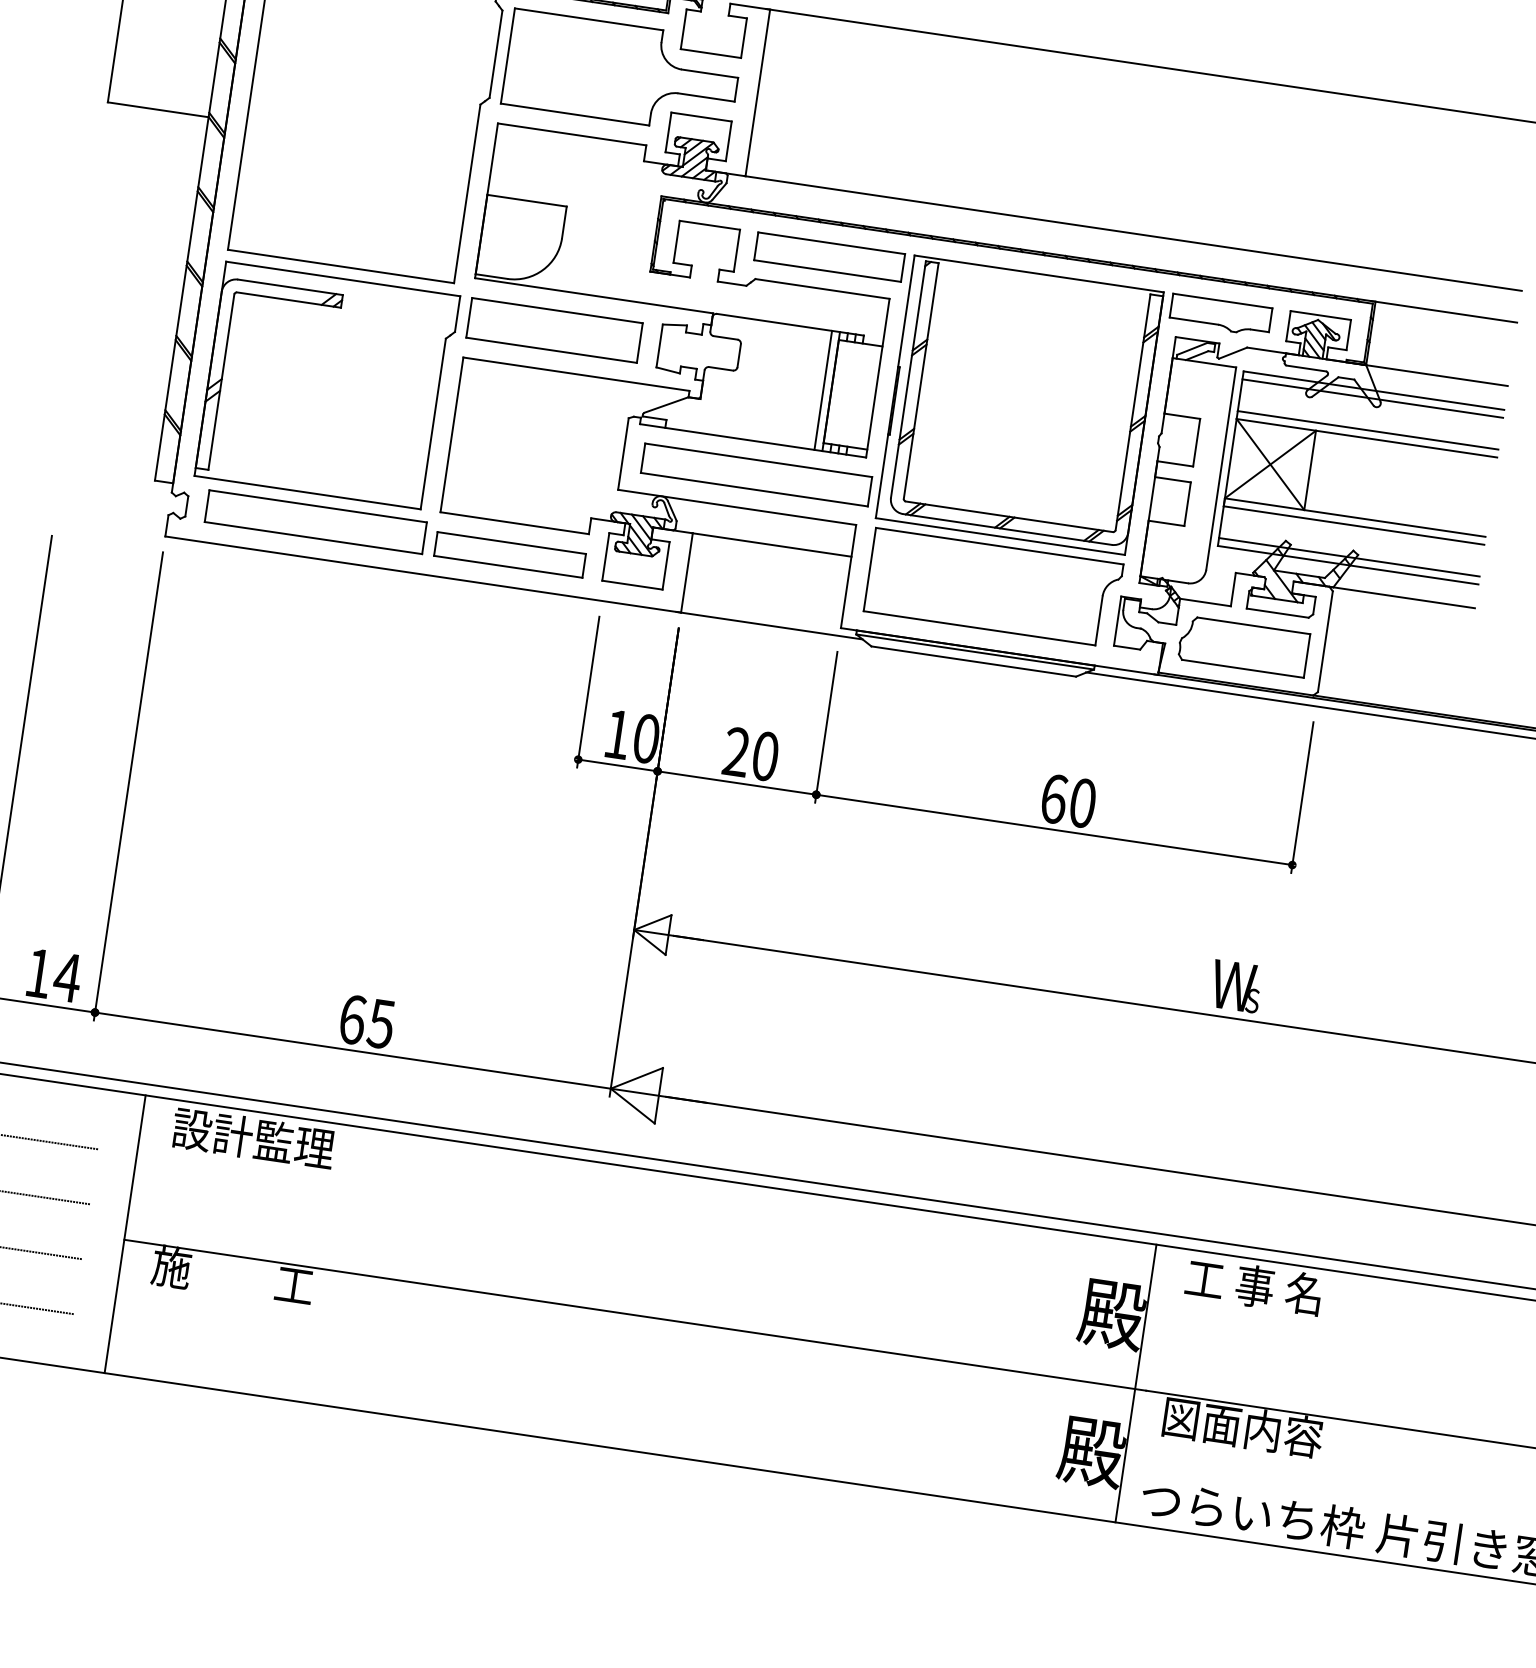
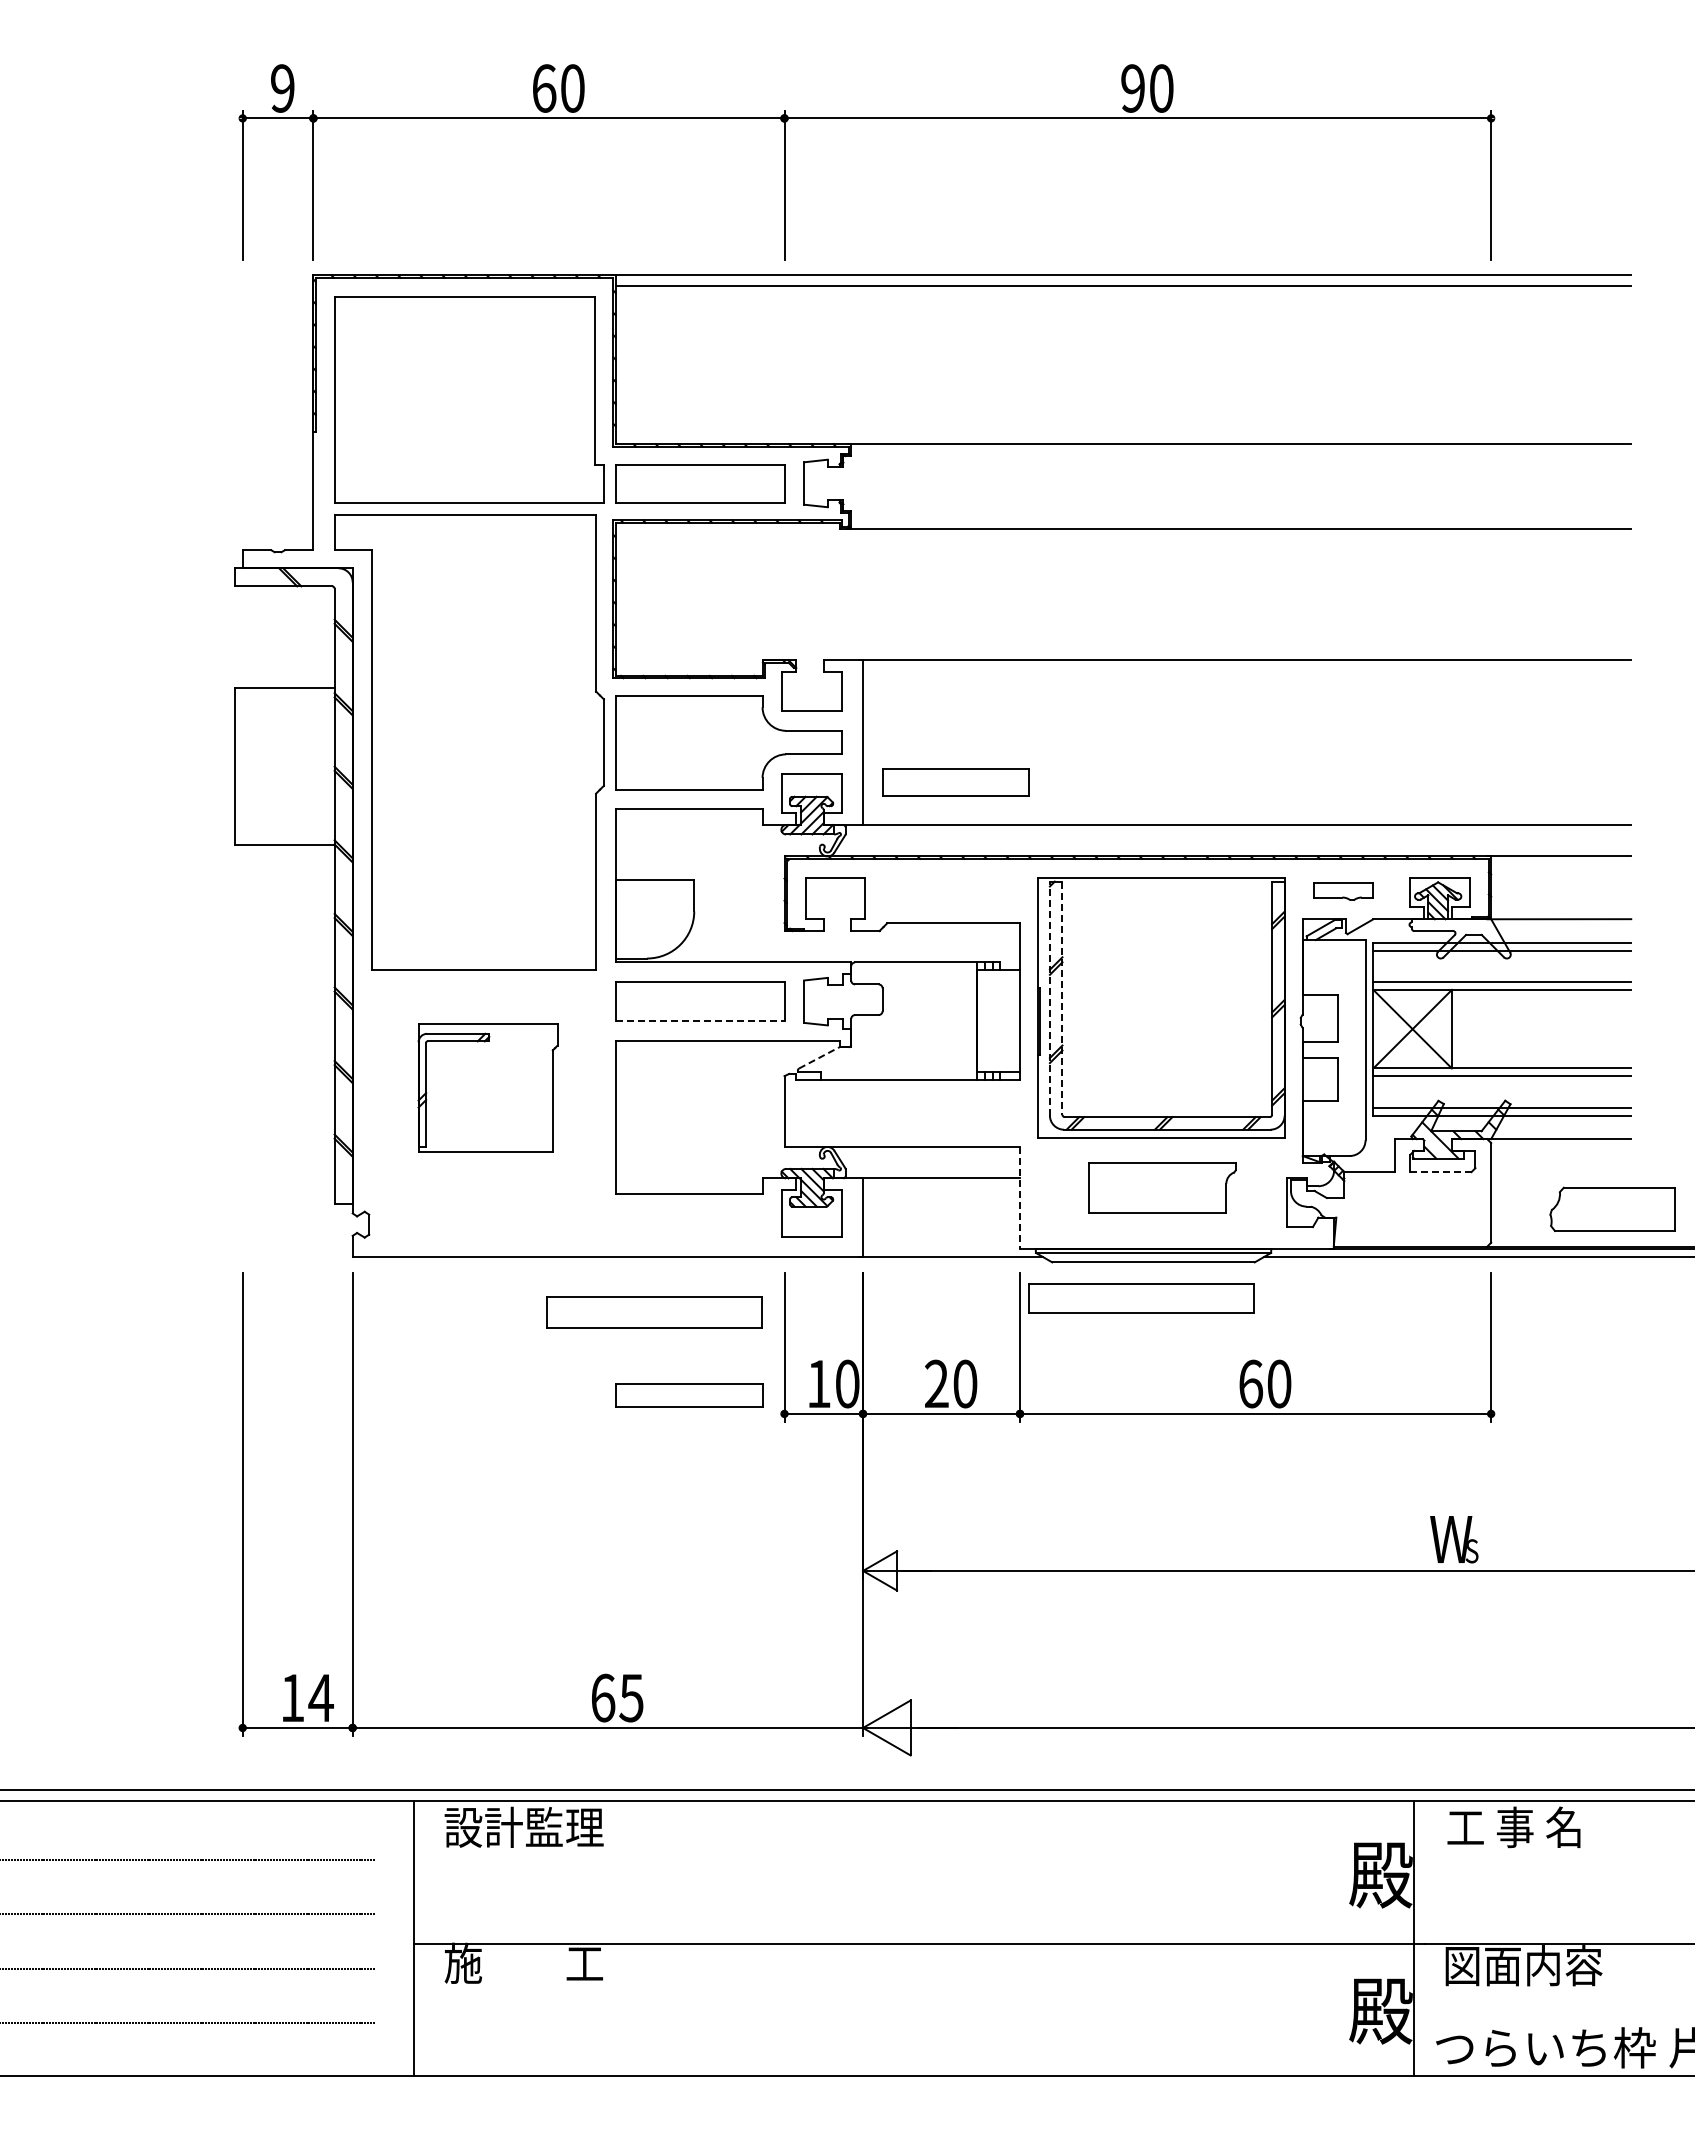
part: (829, 257) -> (955, 782), moved
part: (1220, 314) -> (1342, 891), size x0.6
line: (551, 350) -> (700, 1021), solid -> dashed
line: (908, 379) -> (1049, 998), solid -> dashed
line: (921, 381) -> (1062, 998), solid -> dashed
part: (326, 385) -> (487, 1087), size x0.6
line: (822, 390) -> (968, 1021), removed
line: (666, 405) -> (819, 1058), solid -> dashed
part: (756, 474) -> (1141, 1298), moved
part: (315, 522) -> (654, 1312), moved
part: (510, 555) -> (689, 1395), moved
line: (848, 577) -> (1020, 1198), solid -> dashed
part: (994, 587) -> (1162, 1187), size x0.6
line: (1277, 613) -> (1440, 1172), solid -> dashed
part: (1243, 645) -> (1612, 1208), moved

